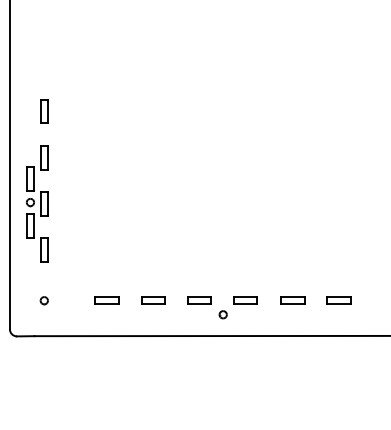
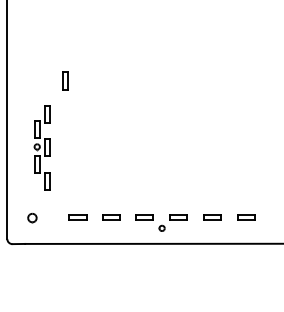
part: (44, 110) -> (65, 80), moved
part: (36, 203) -> (41, 147), moved
part: (43, 301) -> (31, 218), size x1.6

